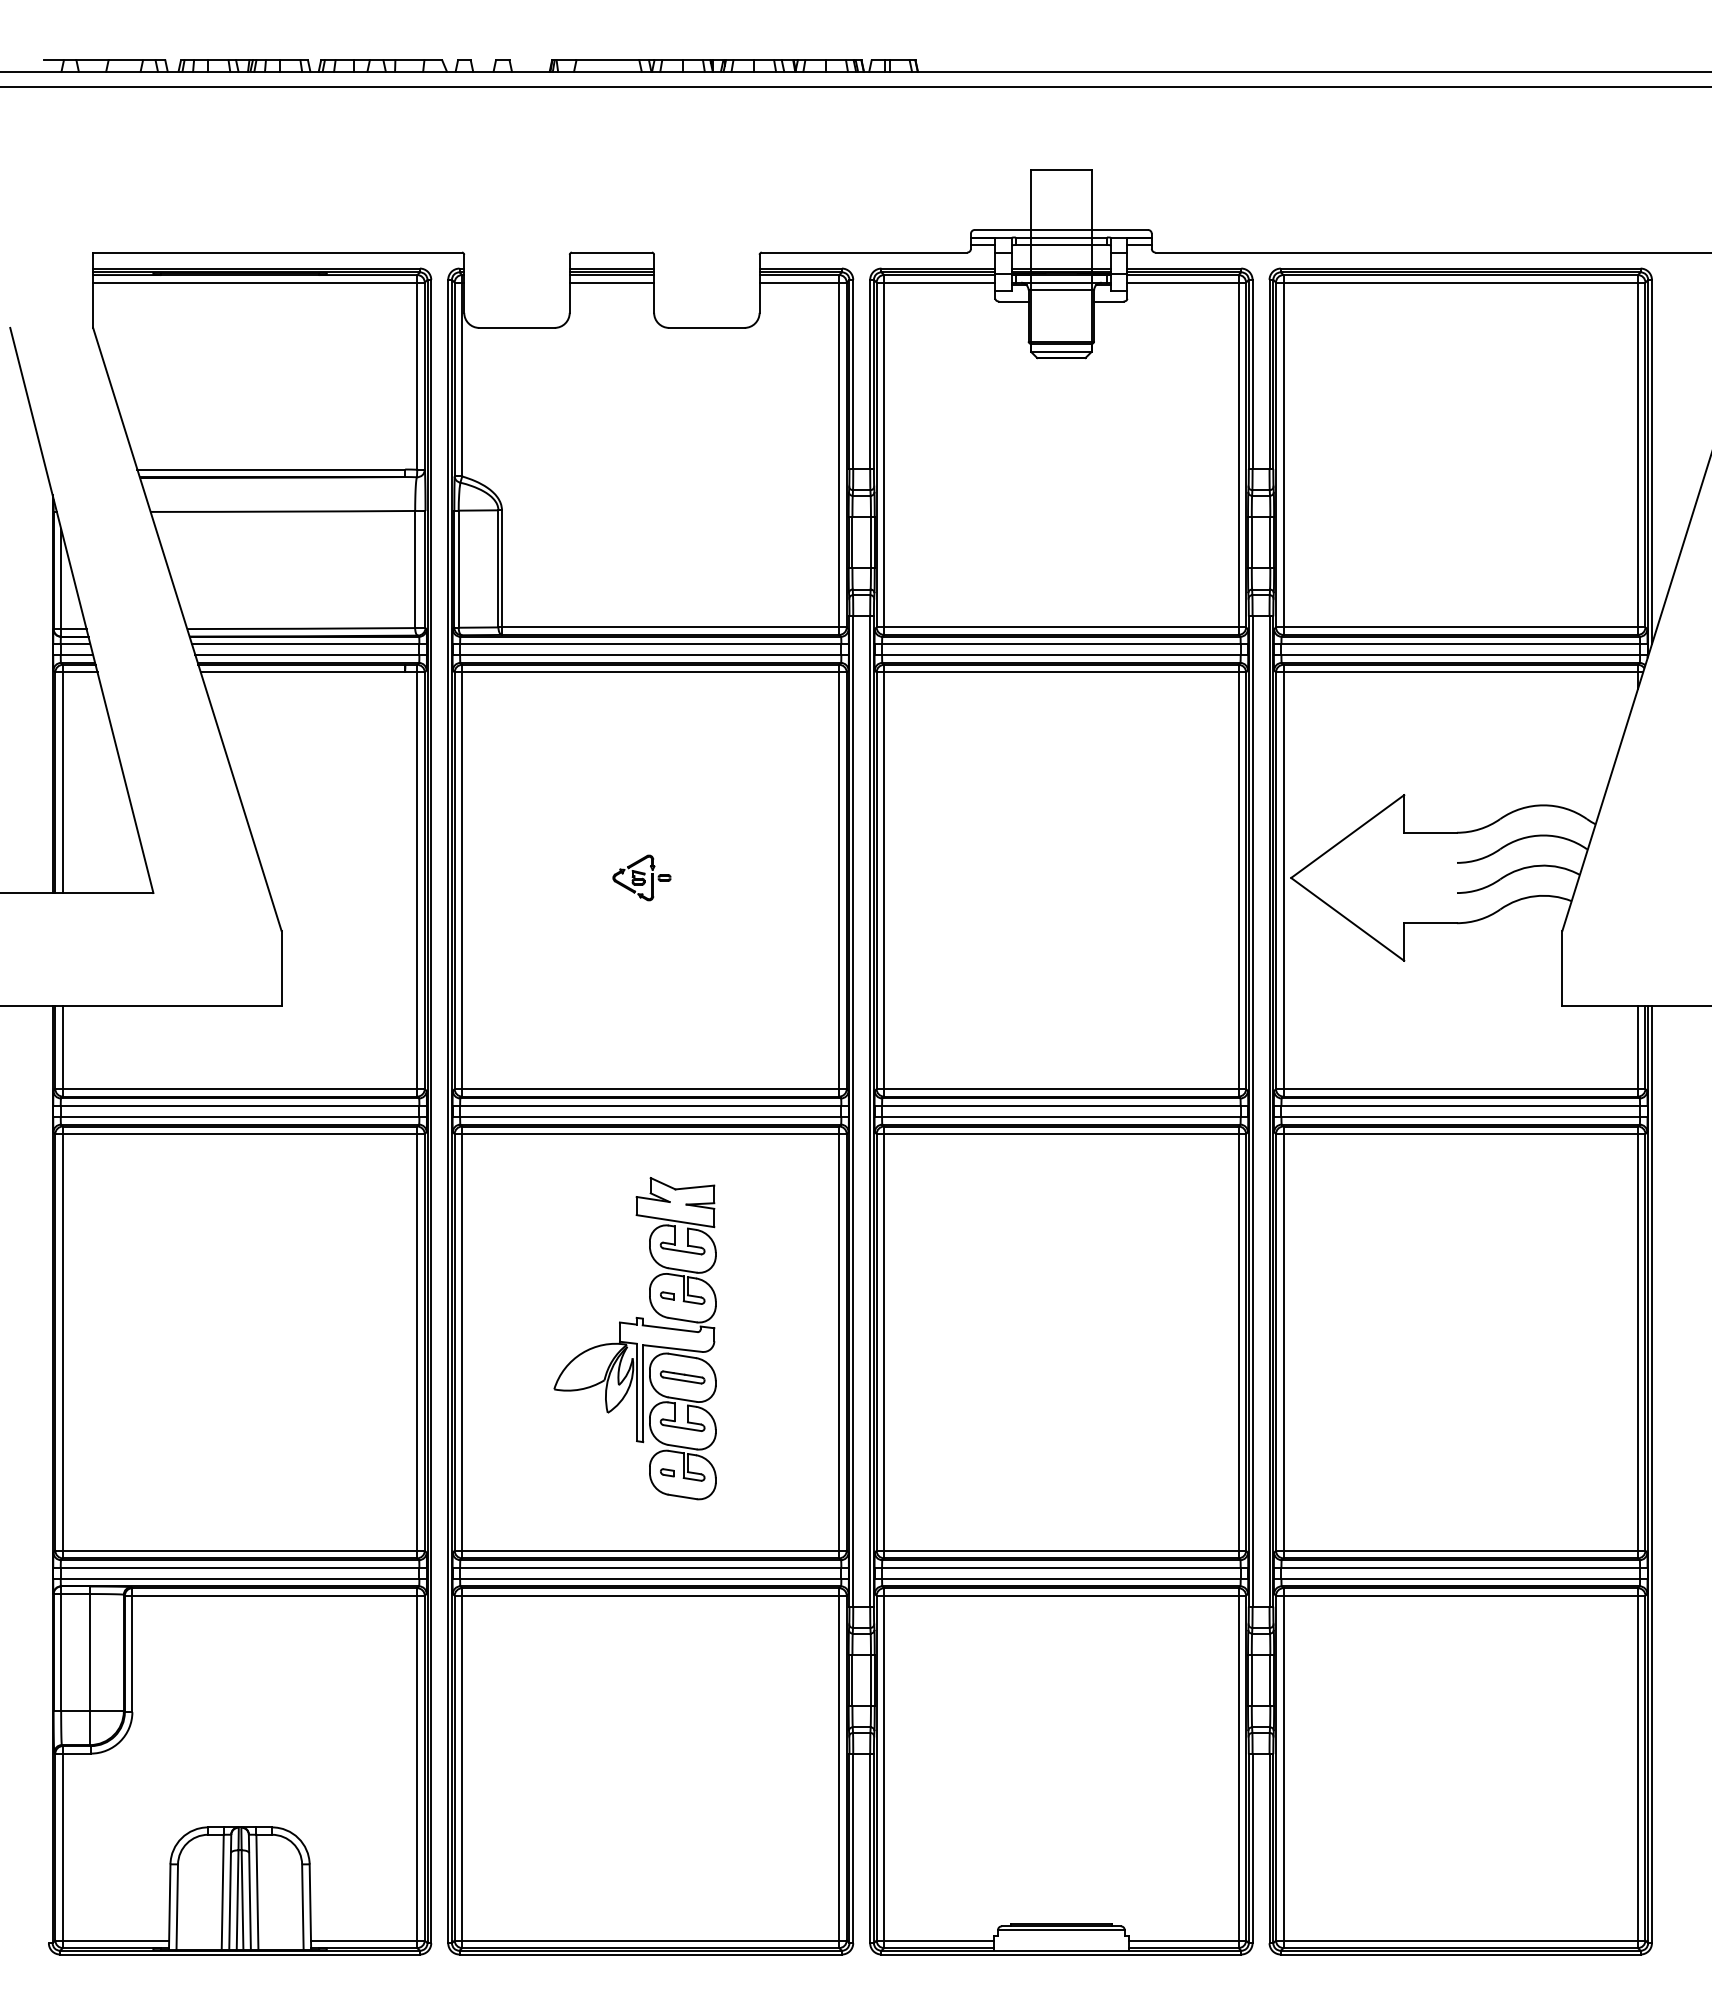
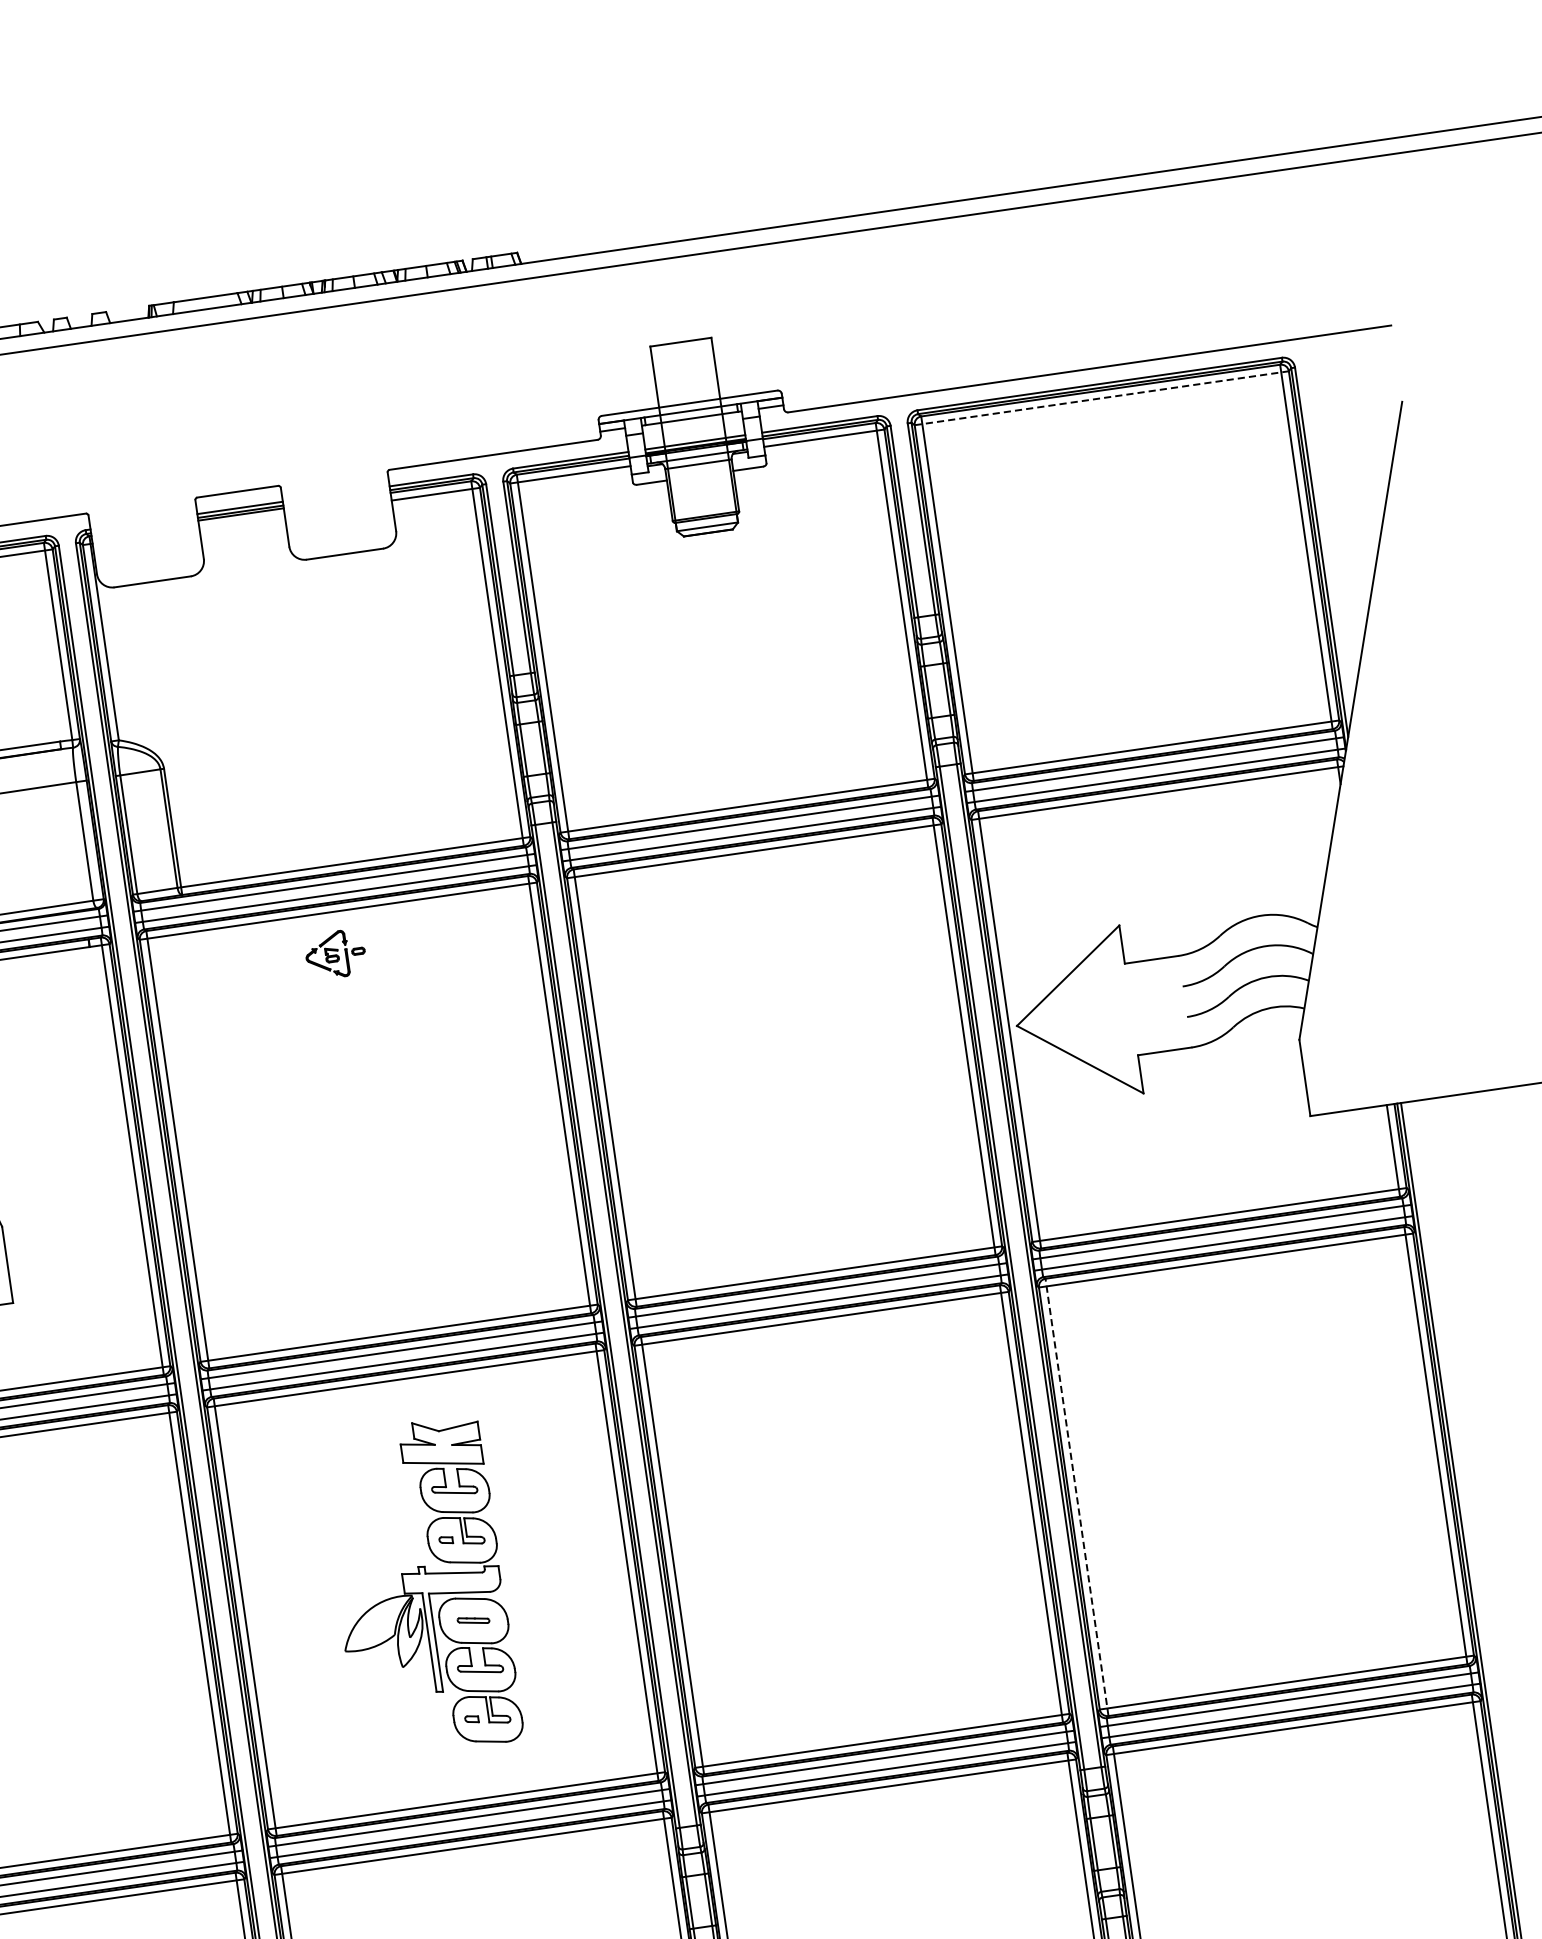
line: (611, 282) -> (241, 522), removed
line: (1460, 282) -> (1101, 398), solid -> dashed
part: (641, 877) -> (335, 954), moved
line: (1283, 1342) -> (1076, 1497), solid -> dashed
part: (682, 1377) -> (473, 1620), size x0.7

